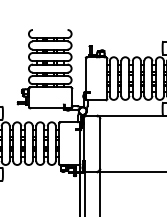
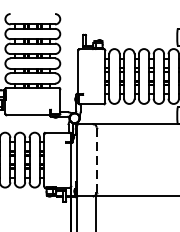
line: (99, 144) -> (96, 161), solid -> dashed

